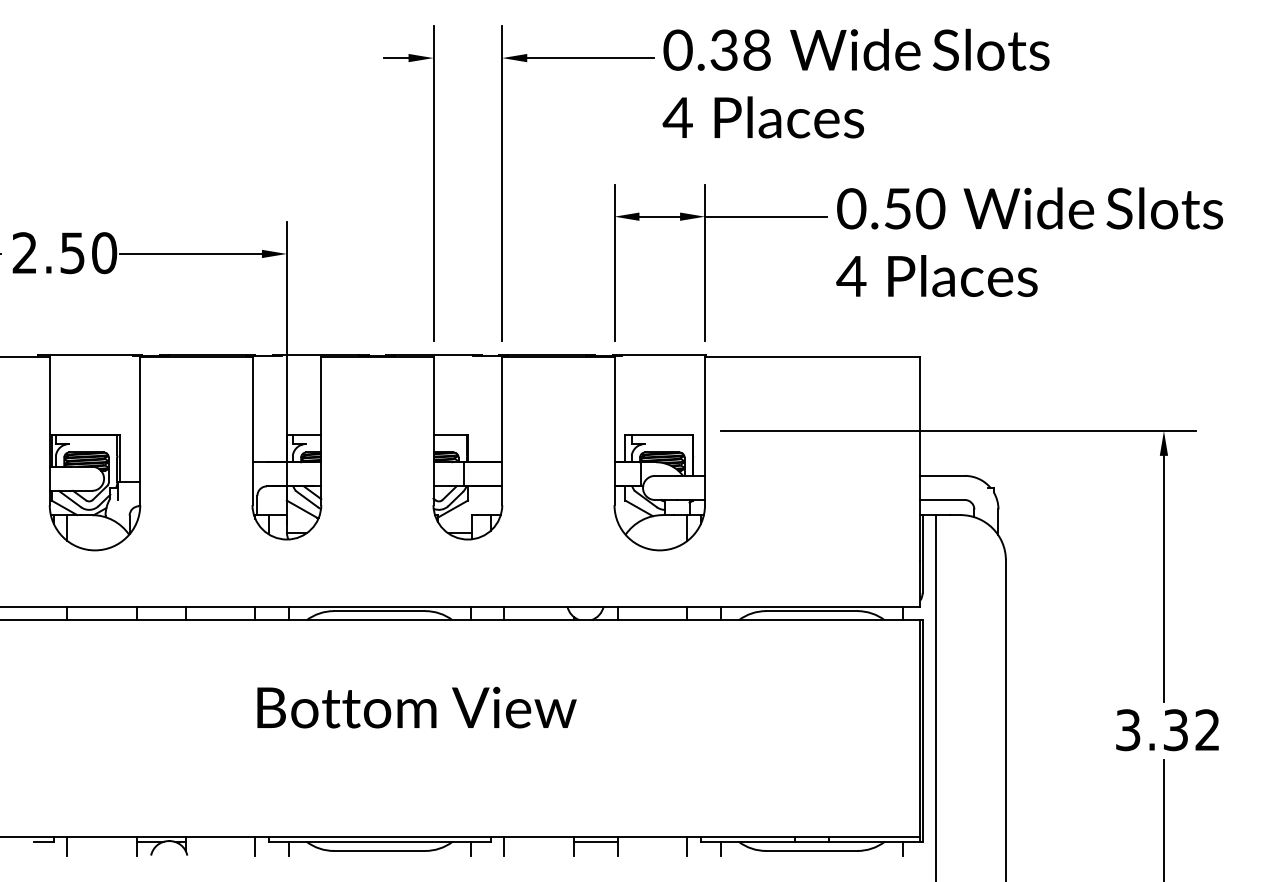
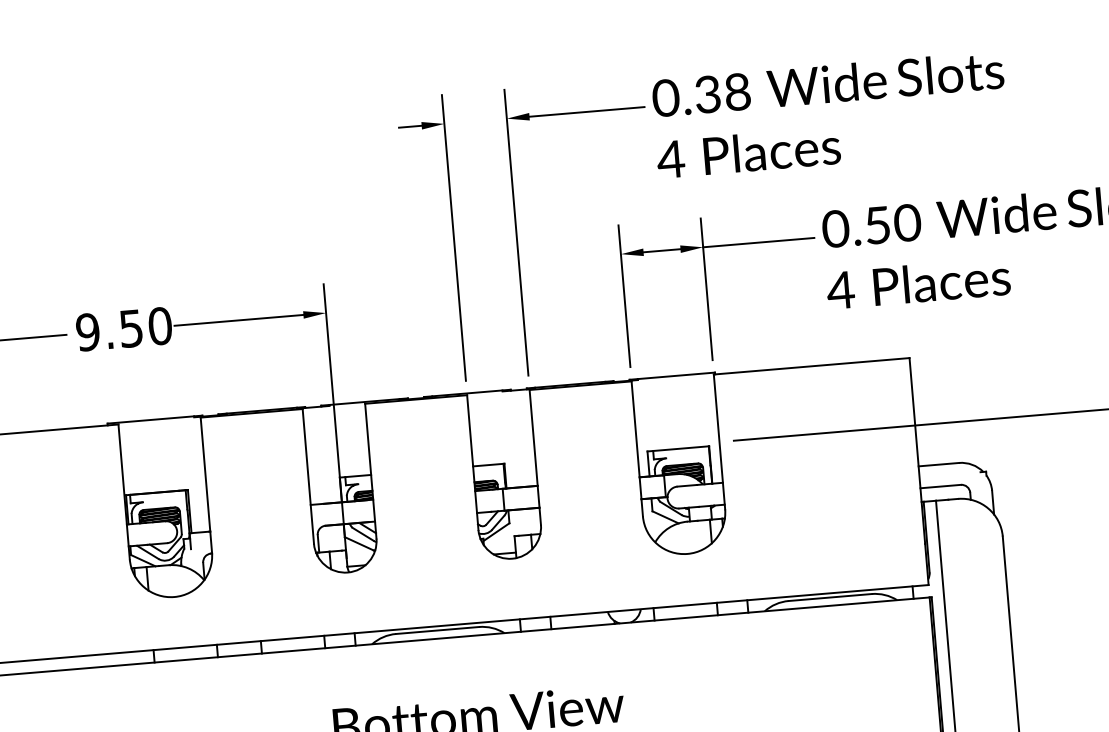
text: (24, 253) -> (87, 332), 2.50 -> 9.50

